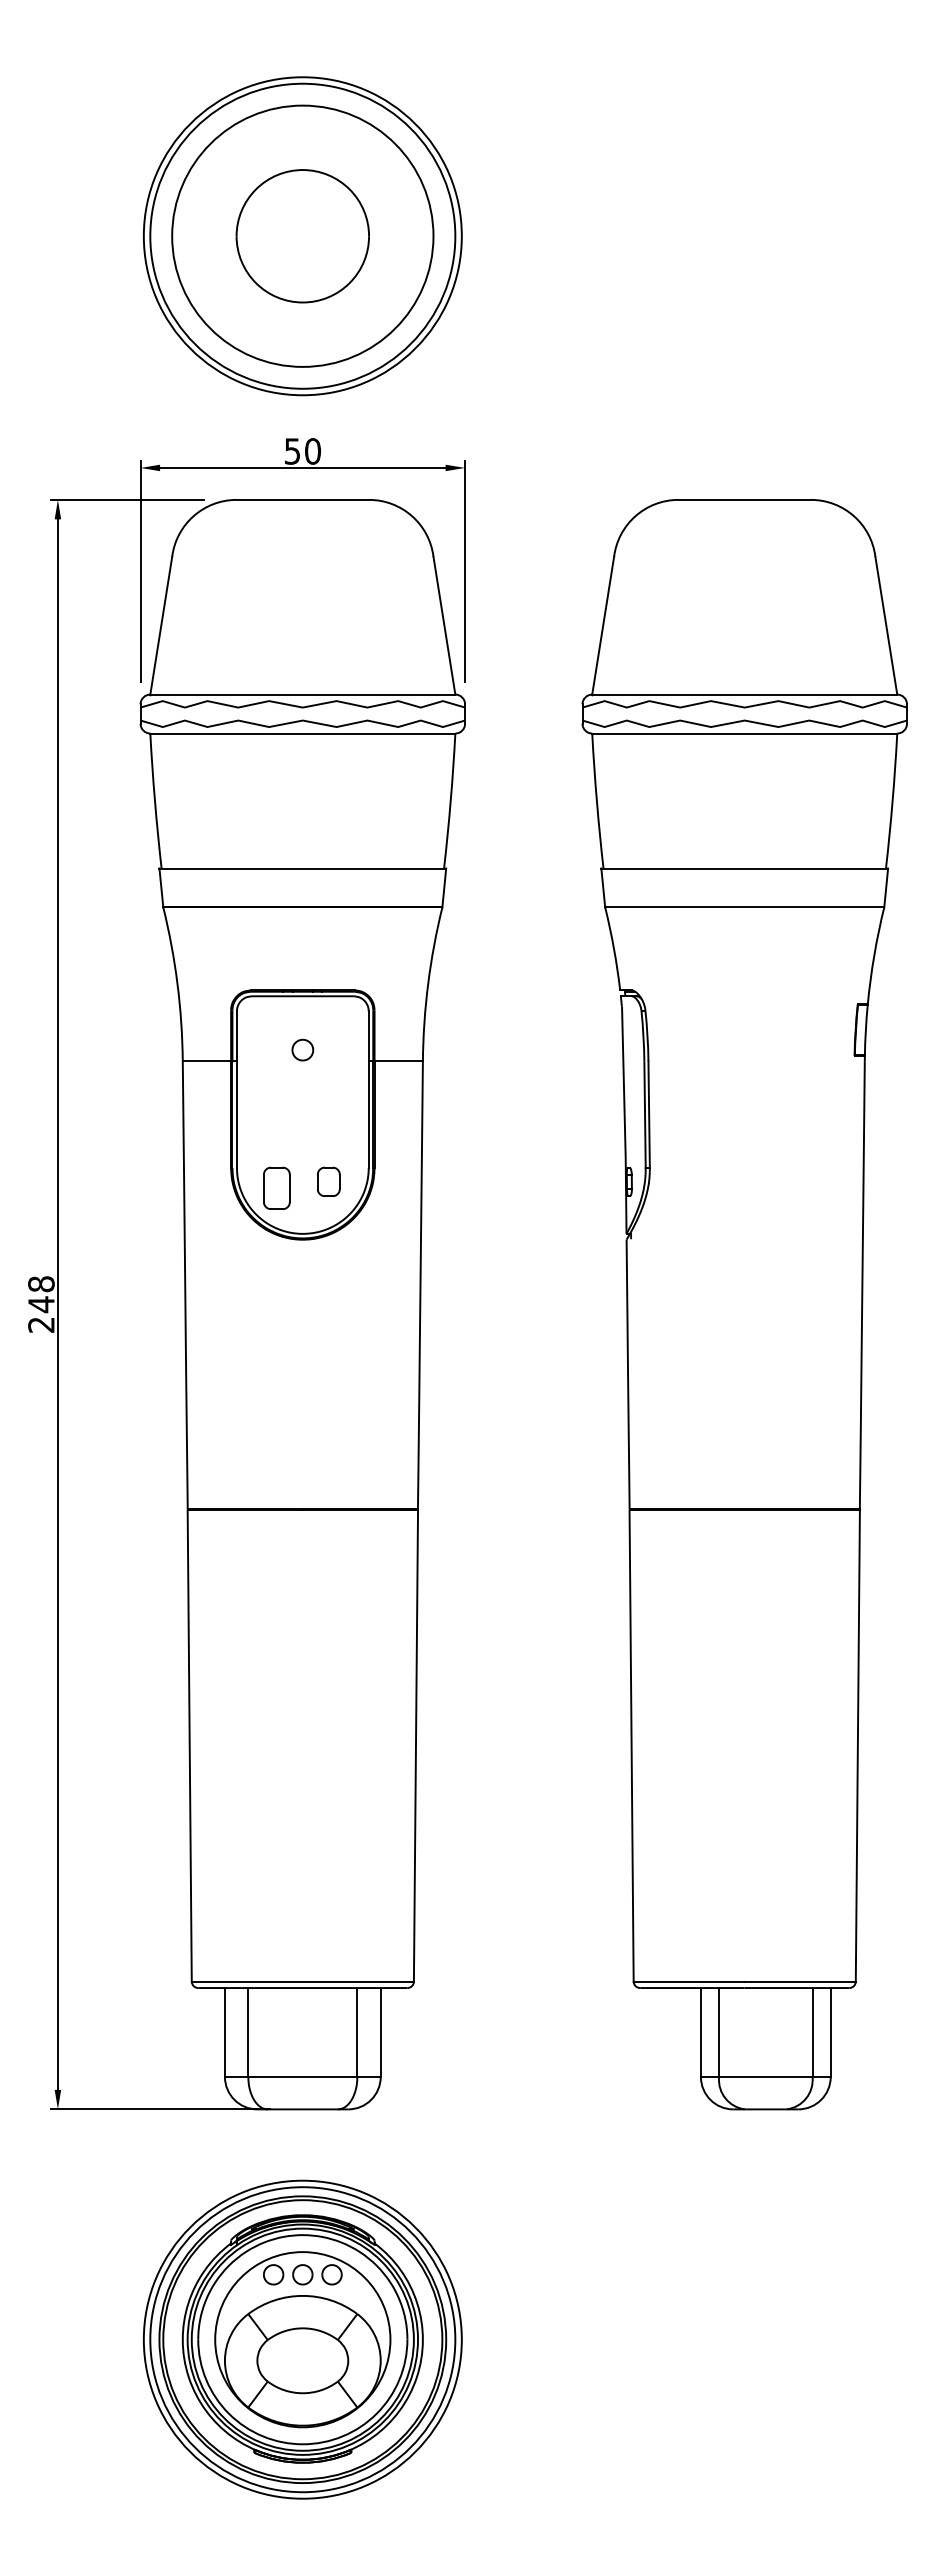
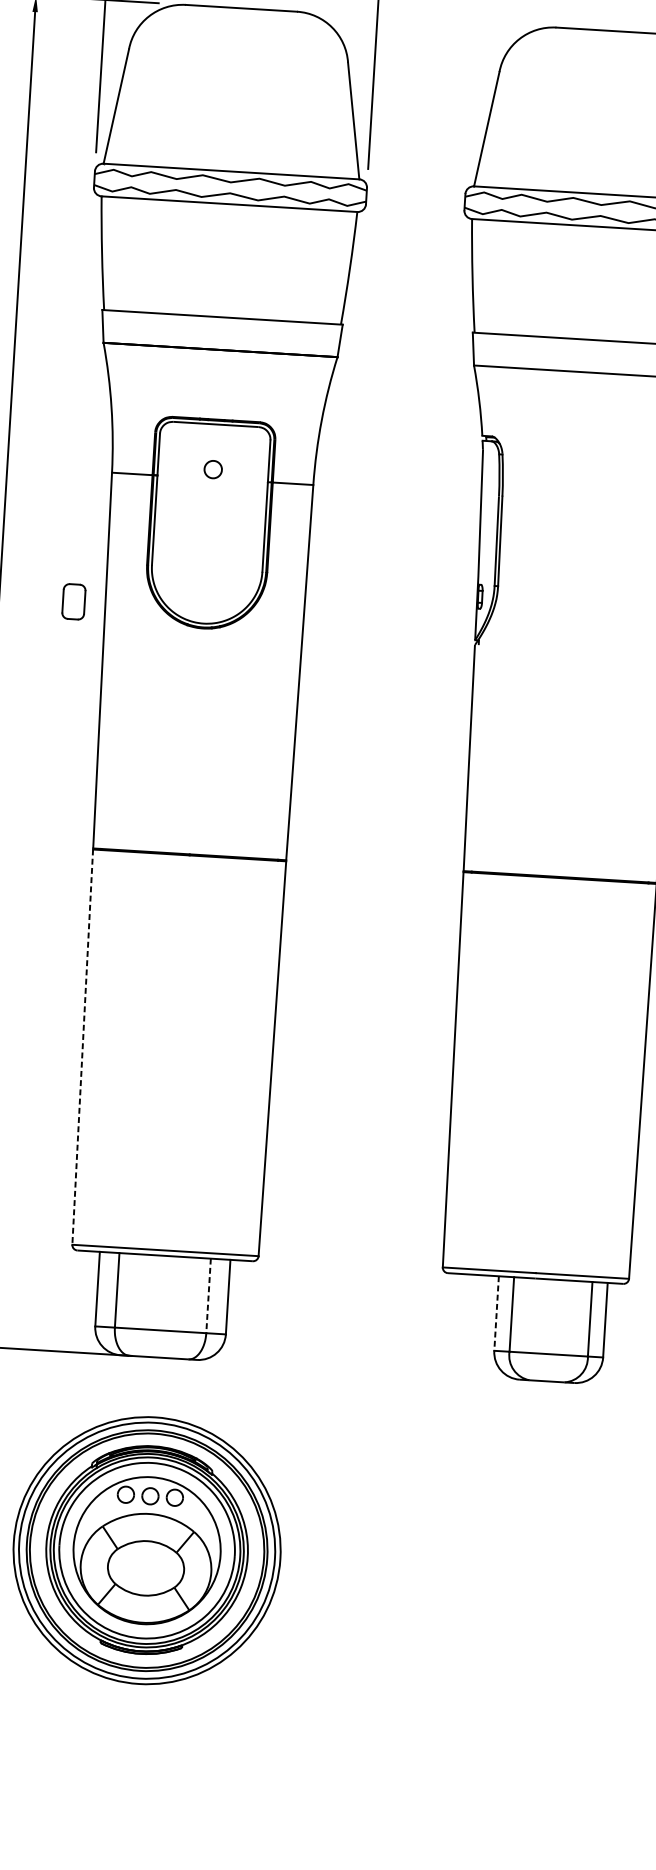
part: (328, 1181) -> (228, 581), removed
part: (276, 1187) -> (73, 601), moved
line: (189, 1745) -> (82, 1046), solid -> dashed
line: (357, 2032) -> (208, 1295), solid -> dashed
line: (700, 2032) -> (496, 1313), solid -> dashed

